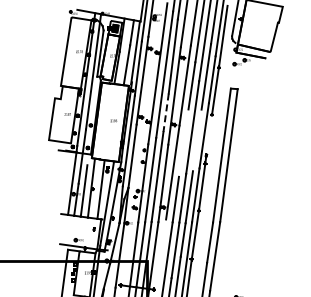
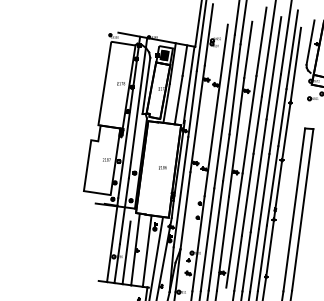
line: (166, 113) -> (226, 158), dashed -> solid
line: (209, 135) -> (279, 185), added
line: (196, 140) -> (263, 191), added
line: (183, 142) -> (247, 193), added

